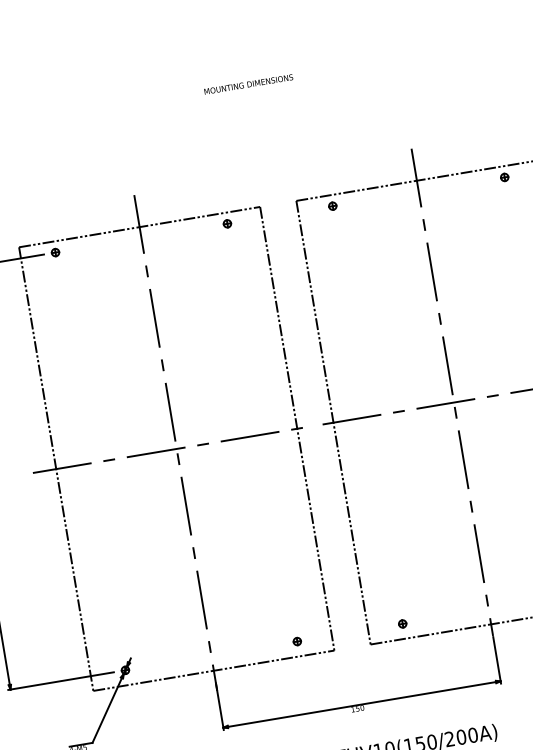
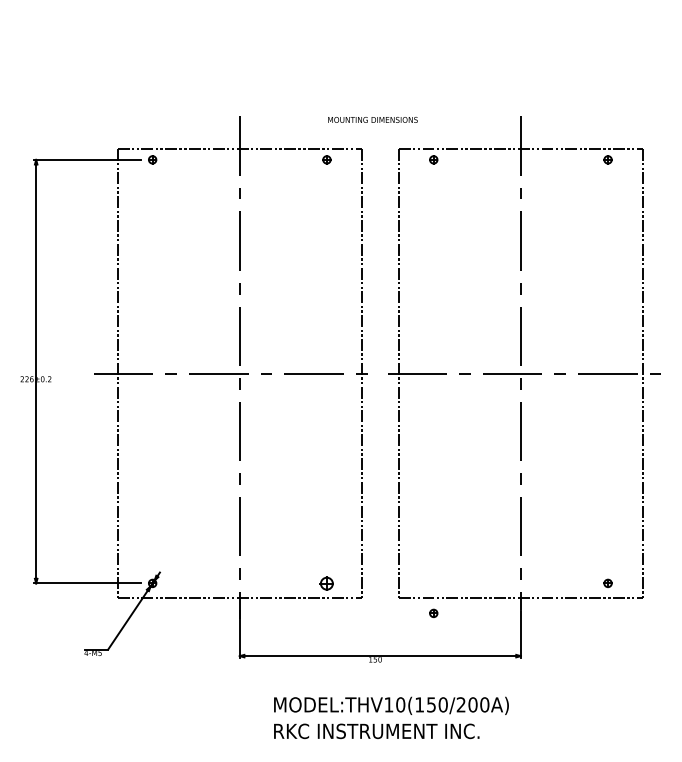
text: (248, 84) -> (372, 119), moved
part: (402, 624) -> (433, 613), moved
part: (296, 640) -> (326, 582), size x1.6

